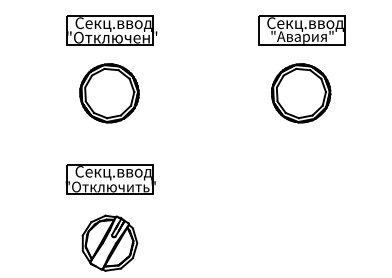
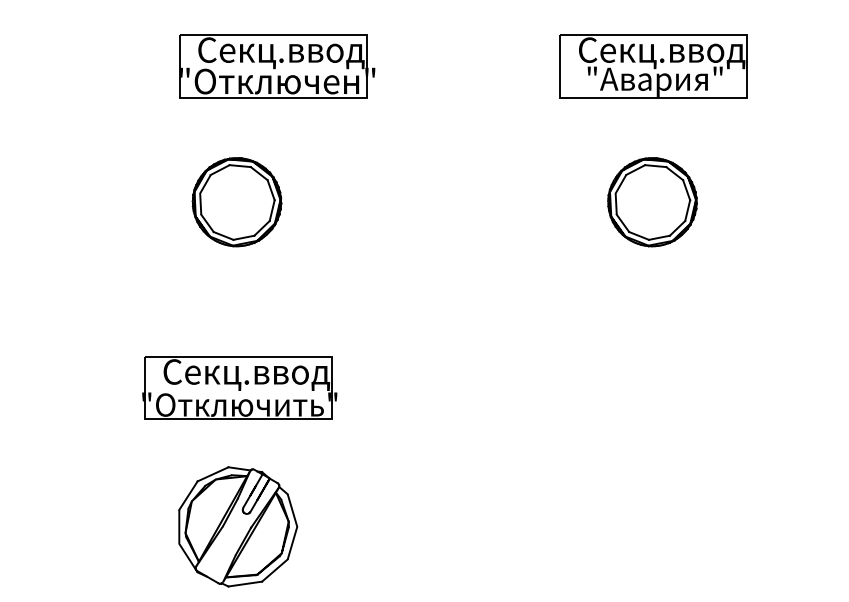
part: (111, 30) -> (276, 65), moved
part: (109, 93) -> (237, 202), size x0.7
part: (301, 93) -> (653, 202), size x0.7

